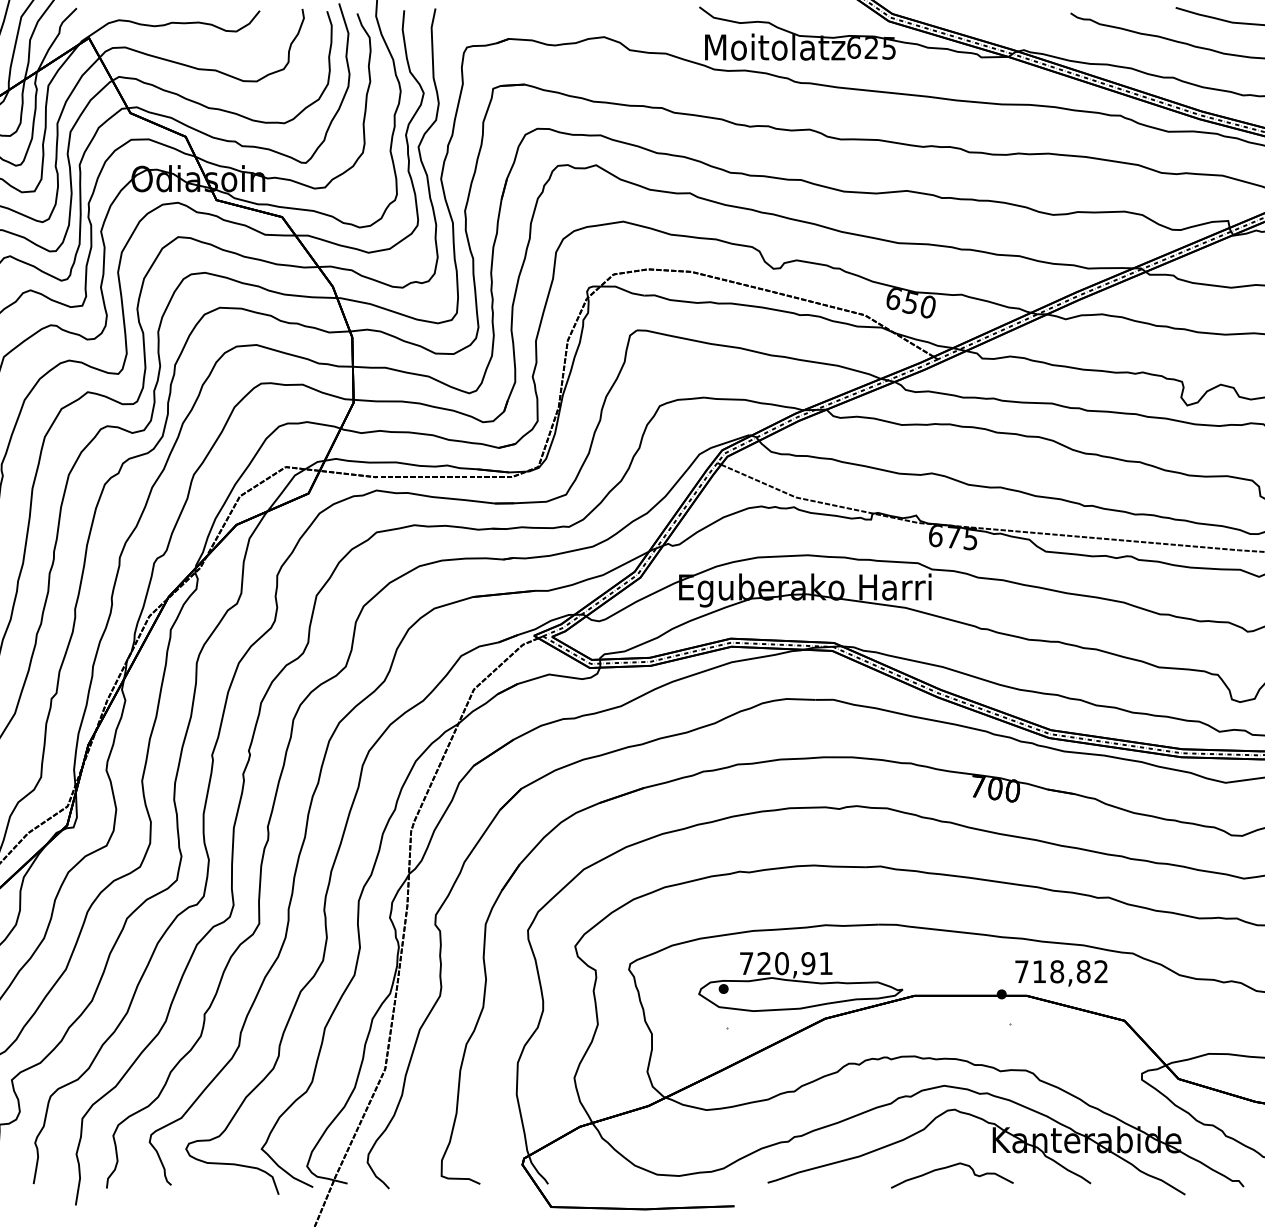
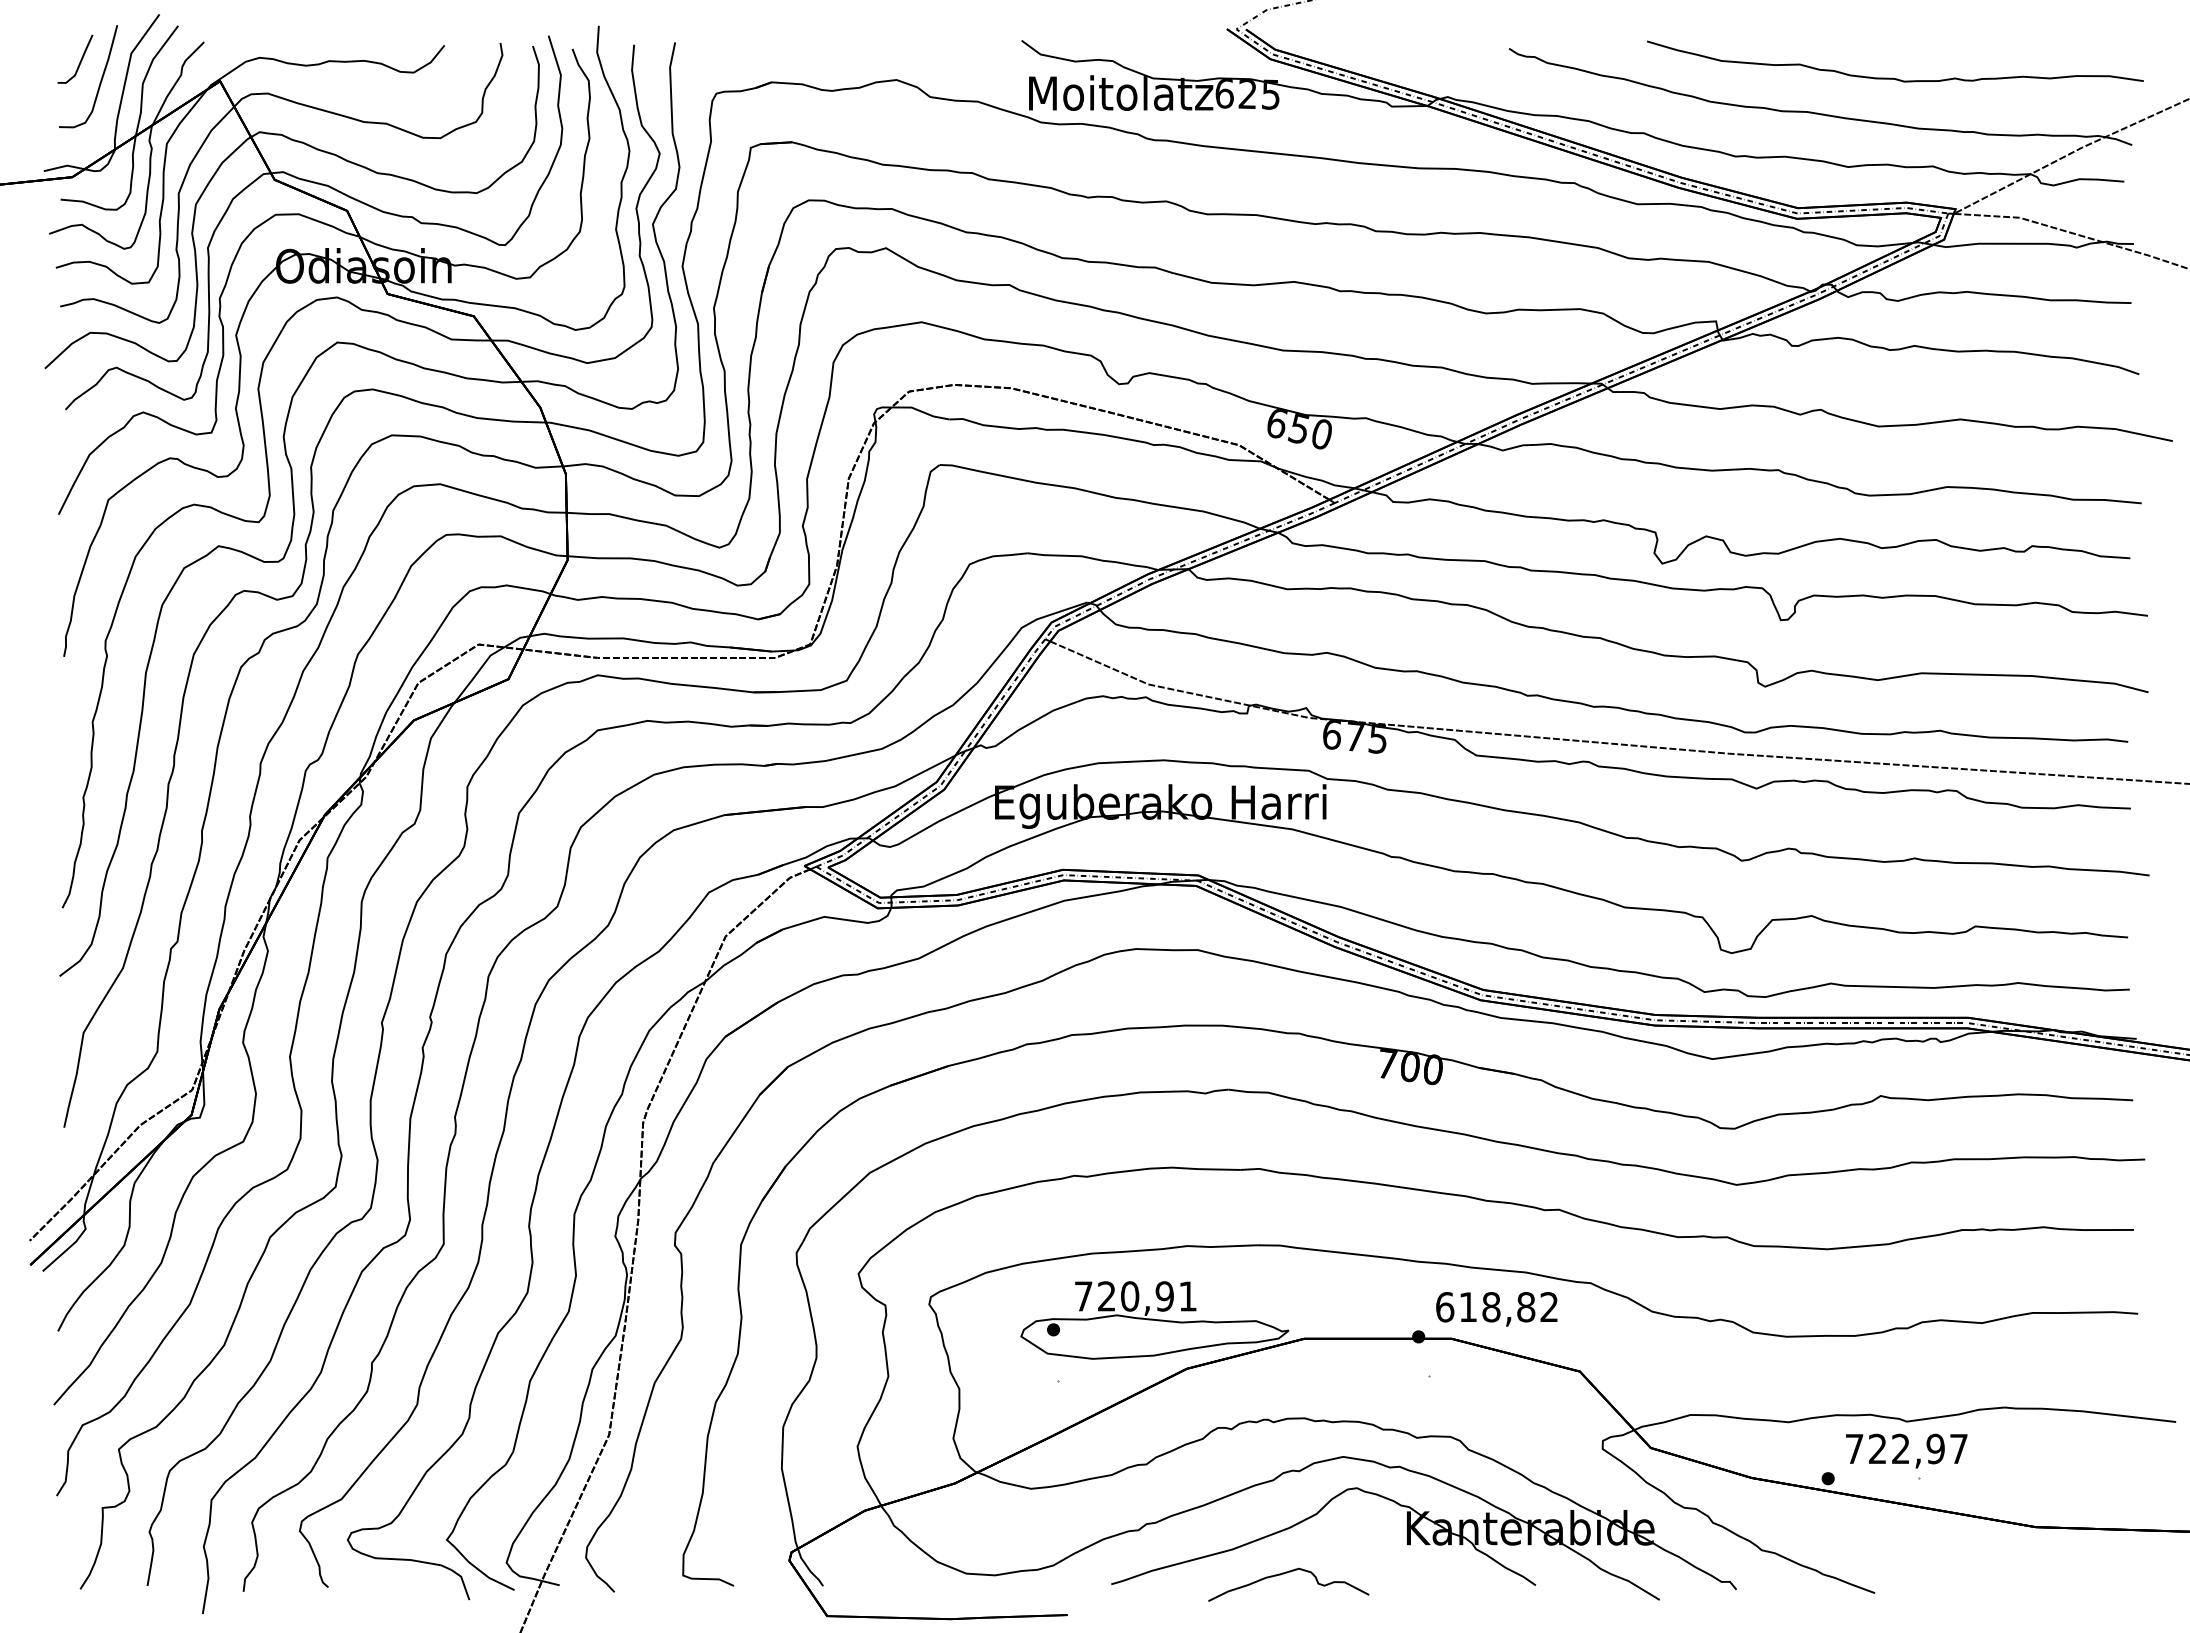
text: (1022, 972) -> (1445, 1307), 718,82 -> 618,82
curve: (949, 1167) -> (1284, 1574), moved

